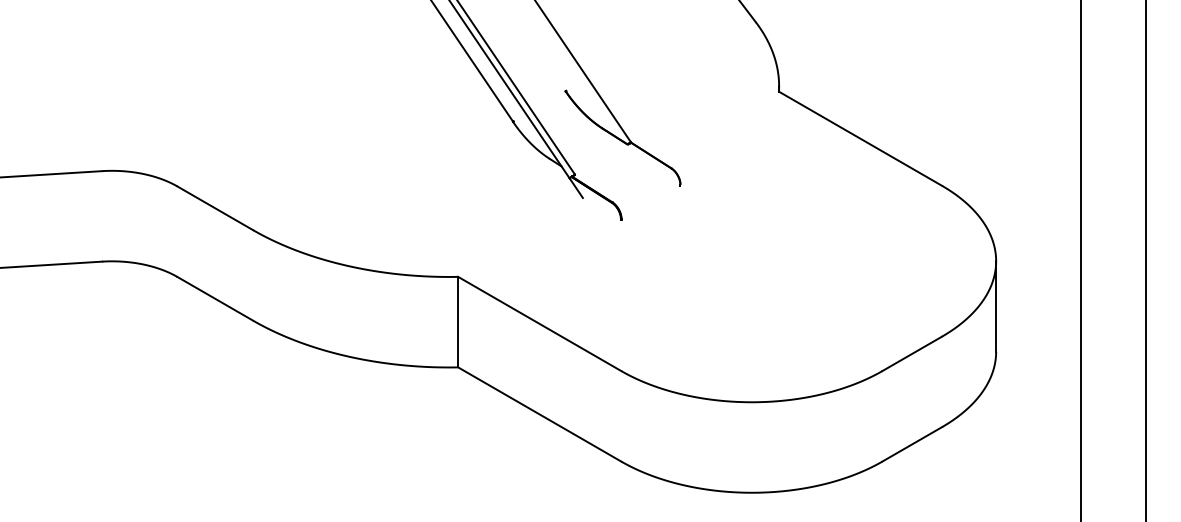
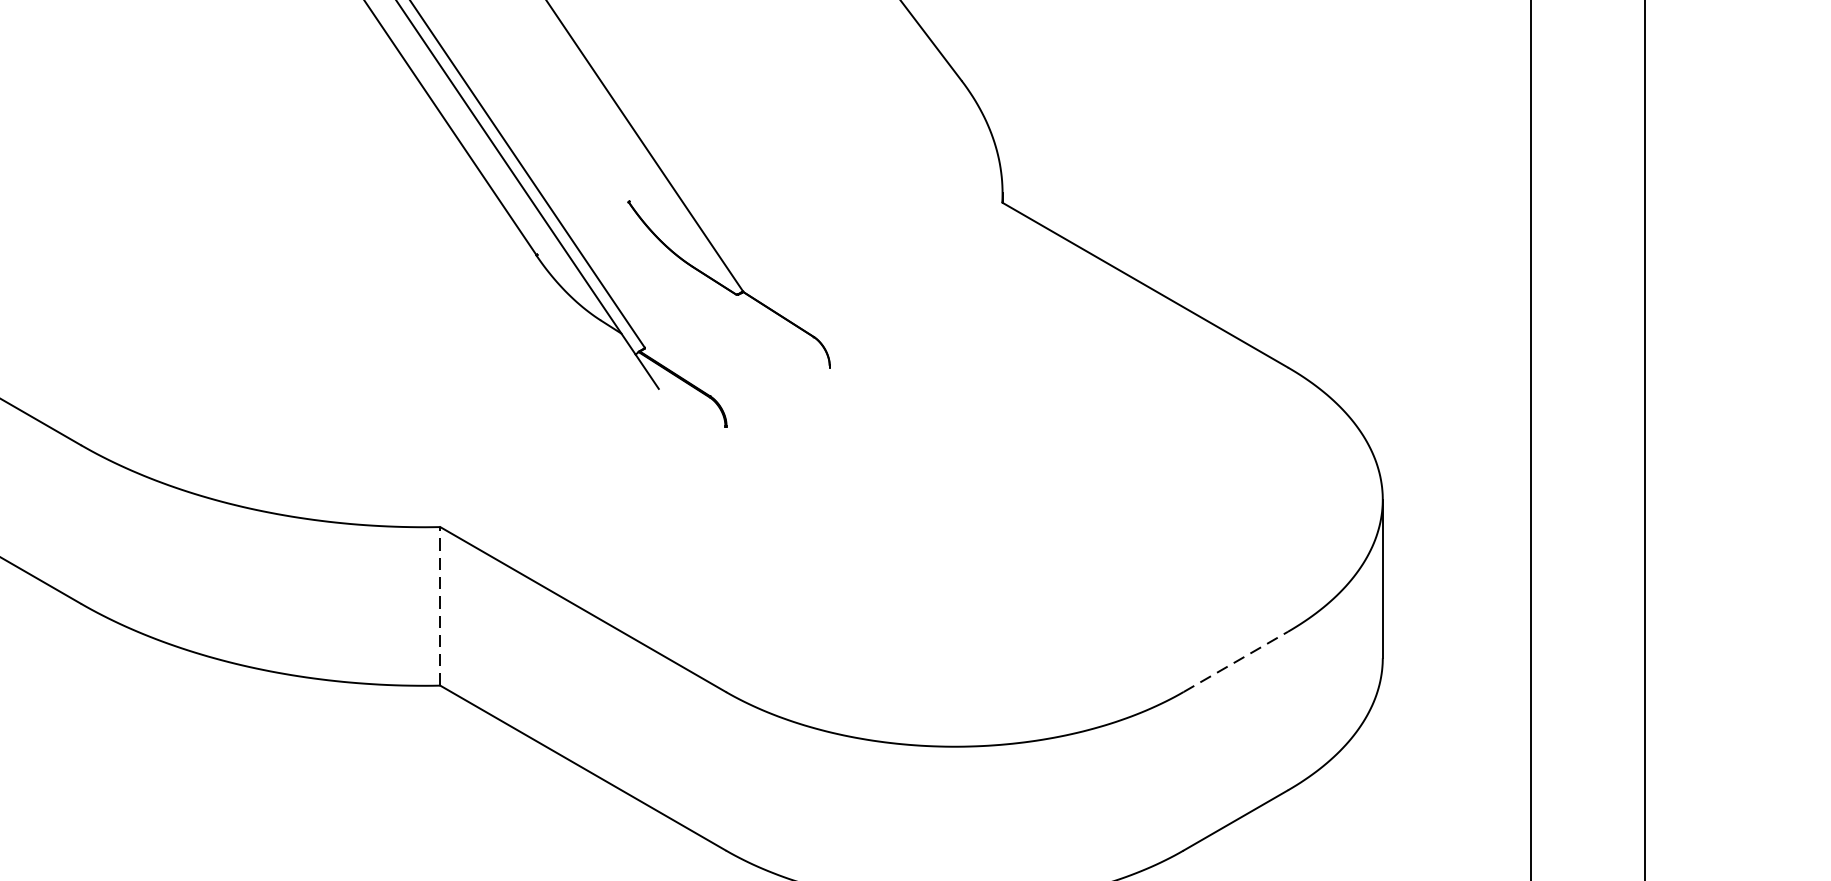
line: (458, 321) -> (440, 605), solid -> dashed
line: (912, 353) -> (1236, 661), solid -> dashed

